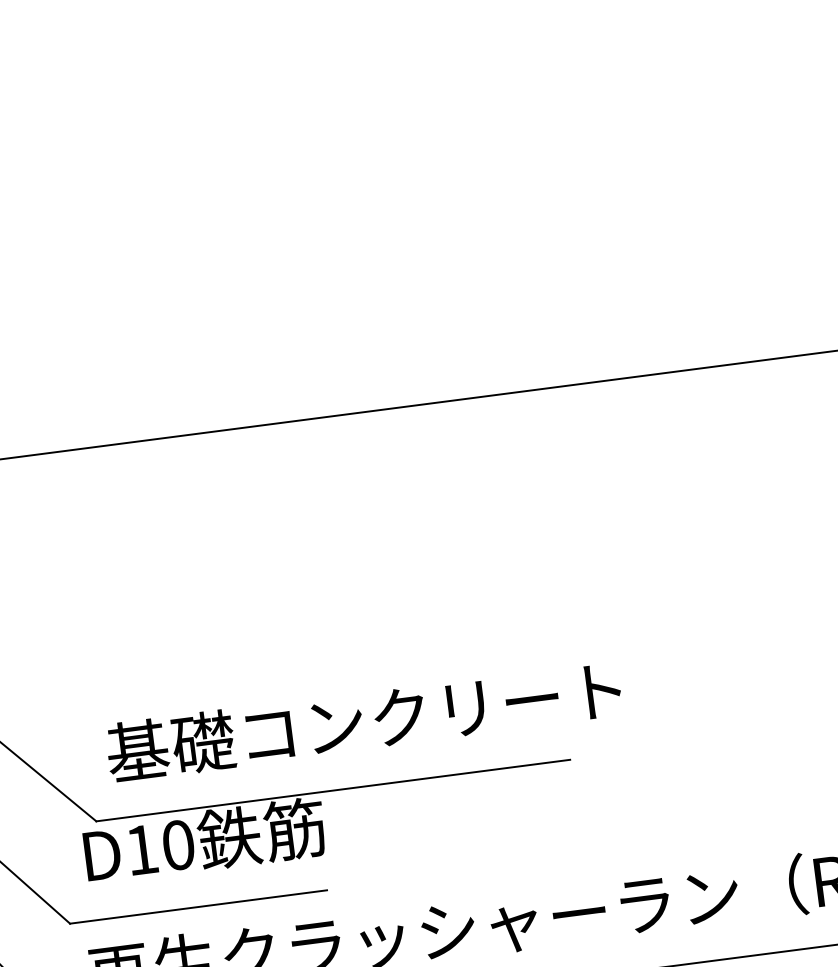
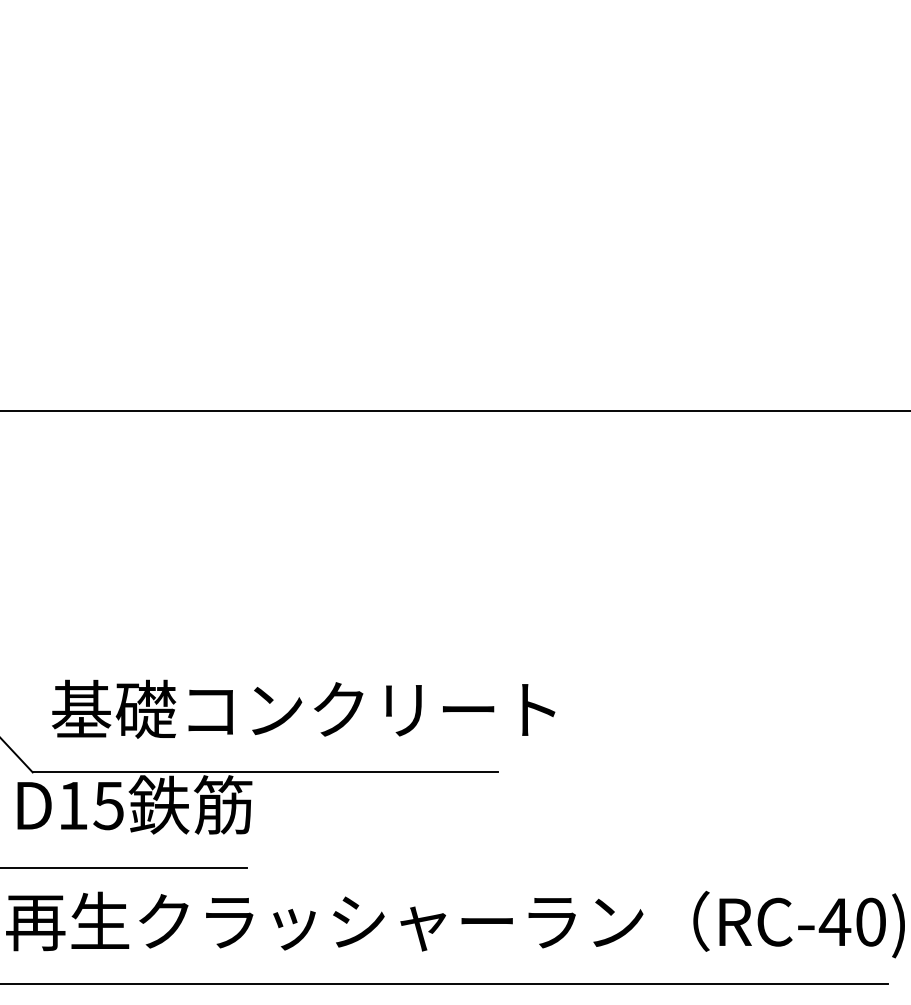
text: (177, 845) -> (108, 805), D10 -> D15

